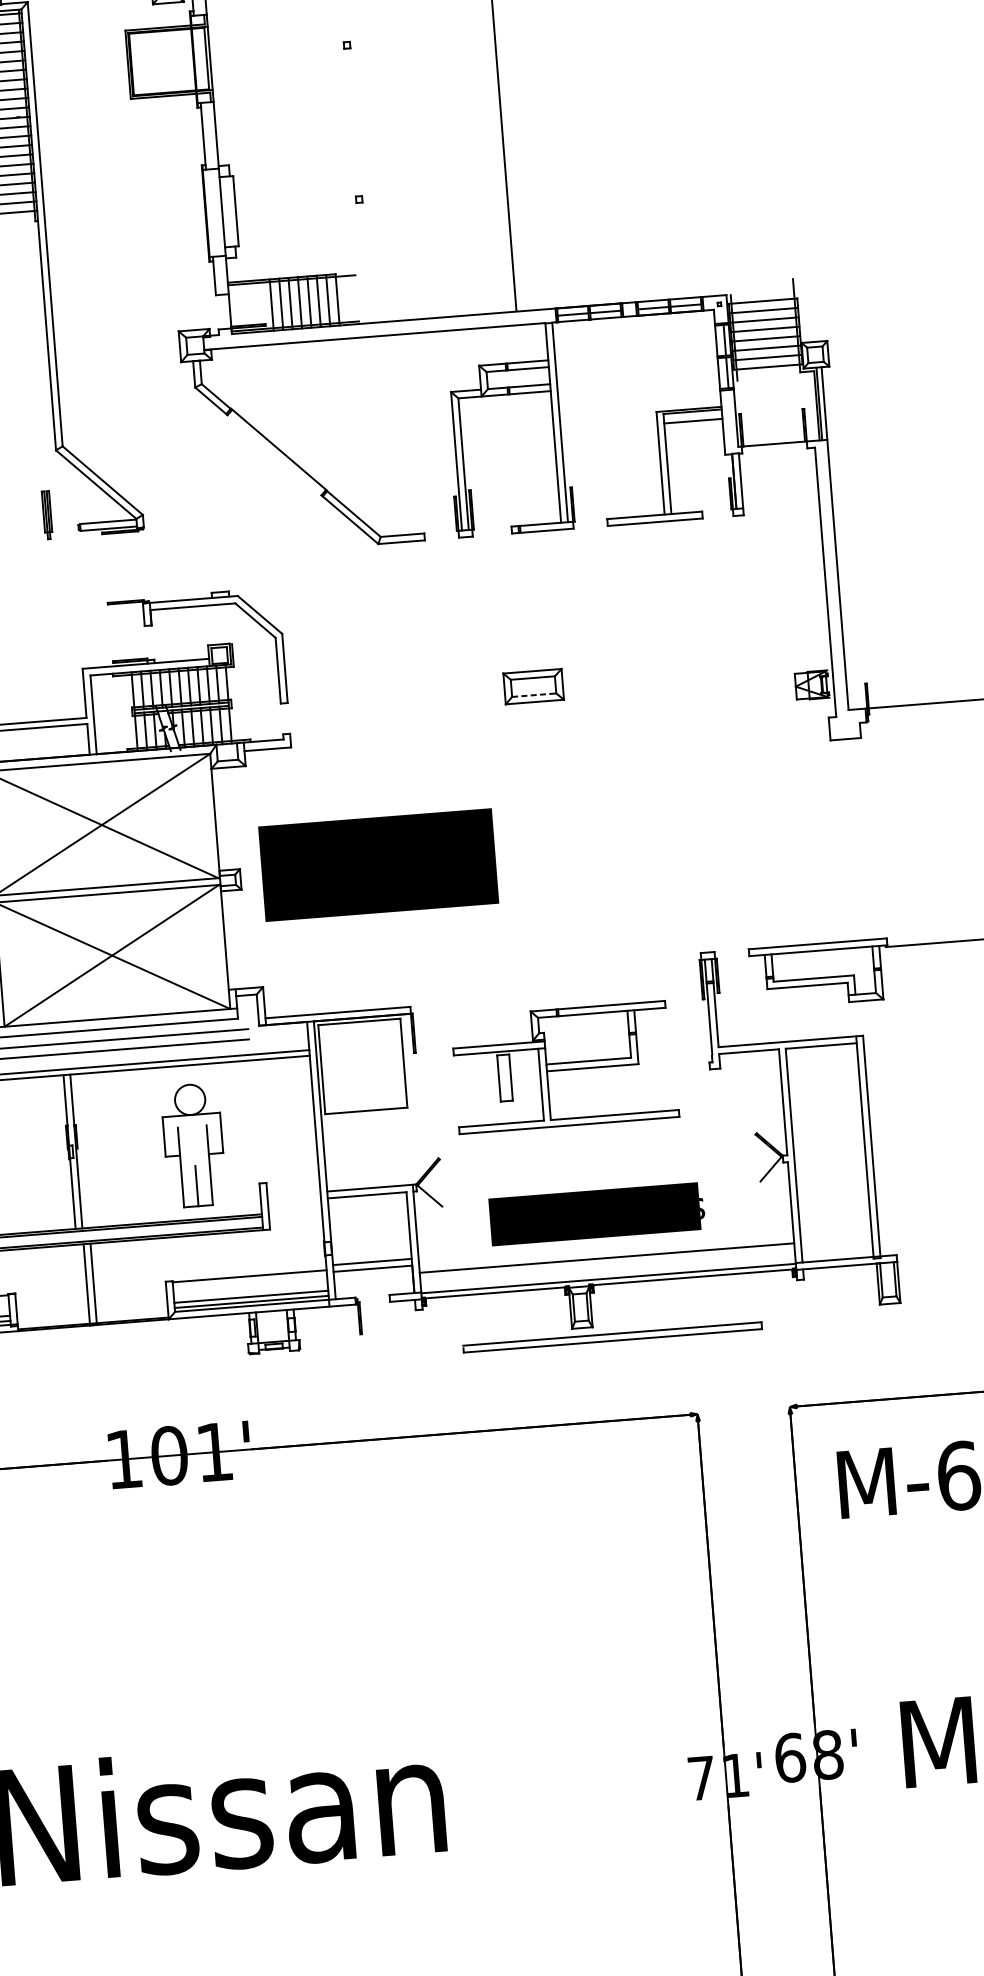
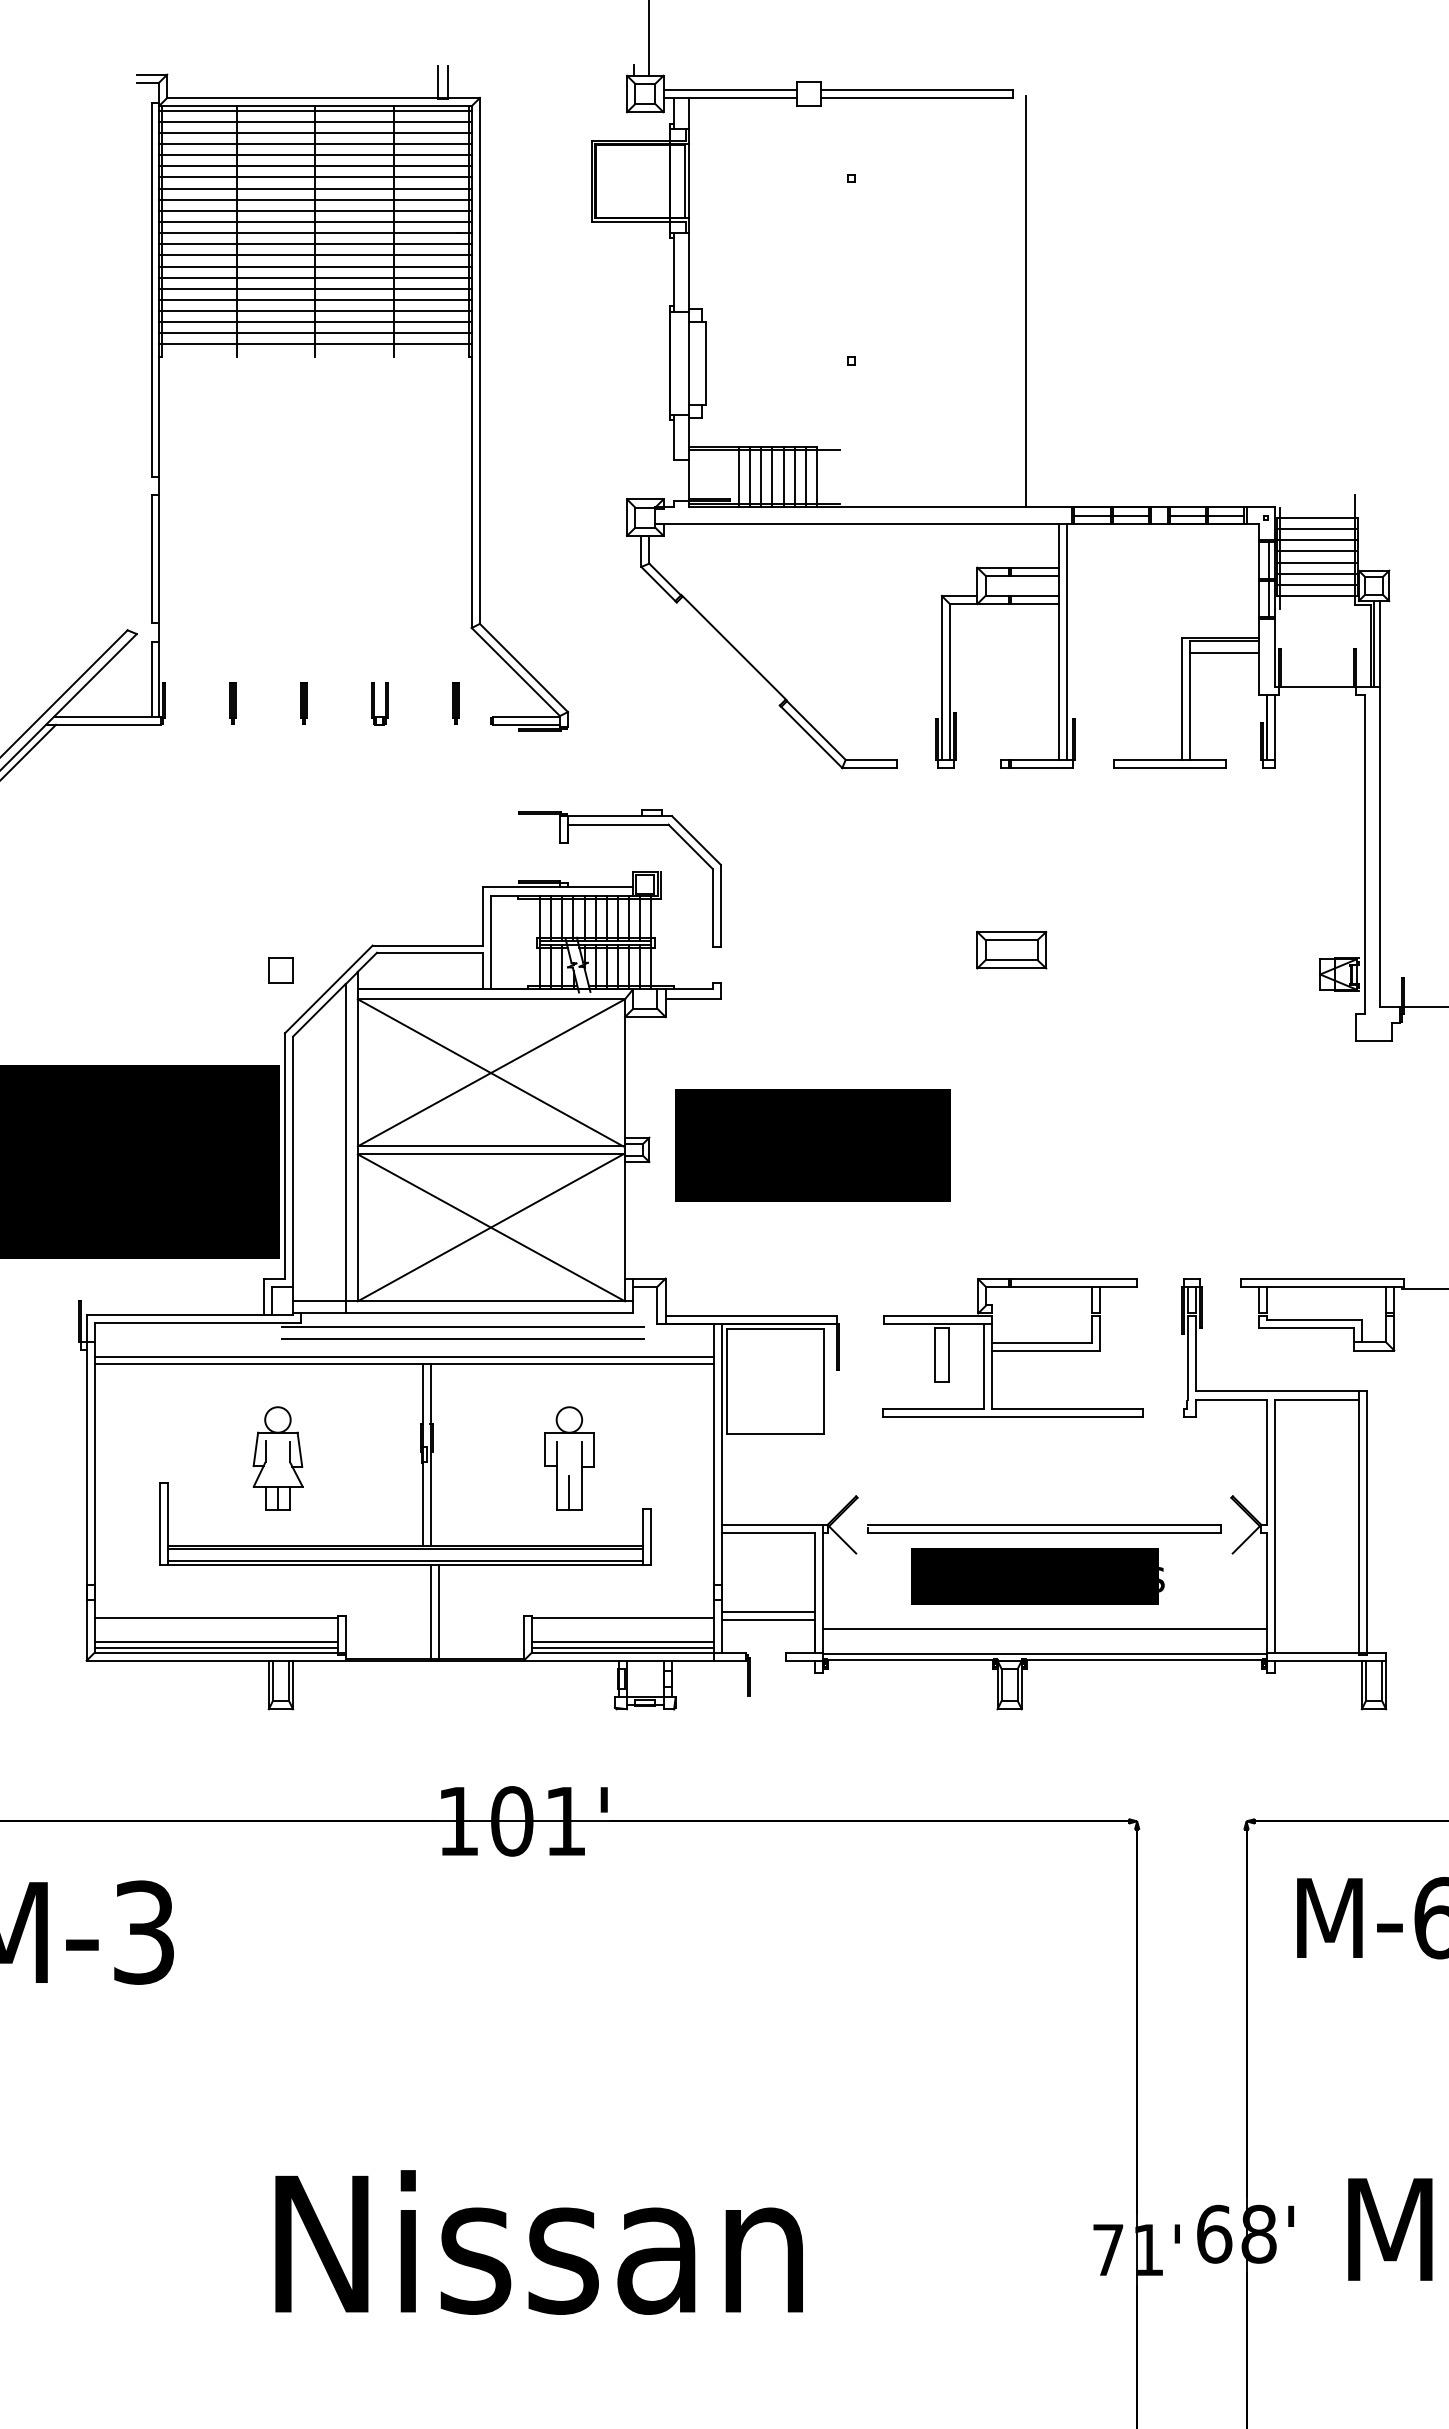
part: (47, 515) -> (455, 703), size x0.71
line: (534, 695) -> (1012, 960), dashed -> solid
part: (564, 1067) -> (1012, 1347), moved
part: (193, 1145) -> (569, 1458), size x0.71
part: (612, 1336) -> (1044, 1528), moved

